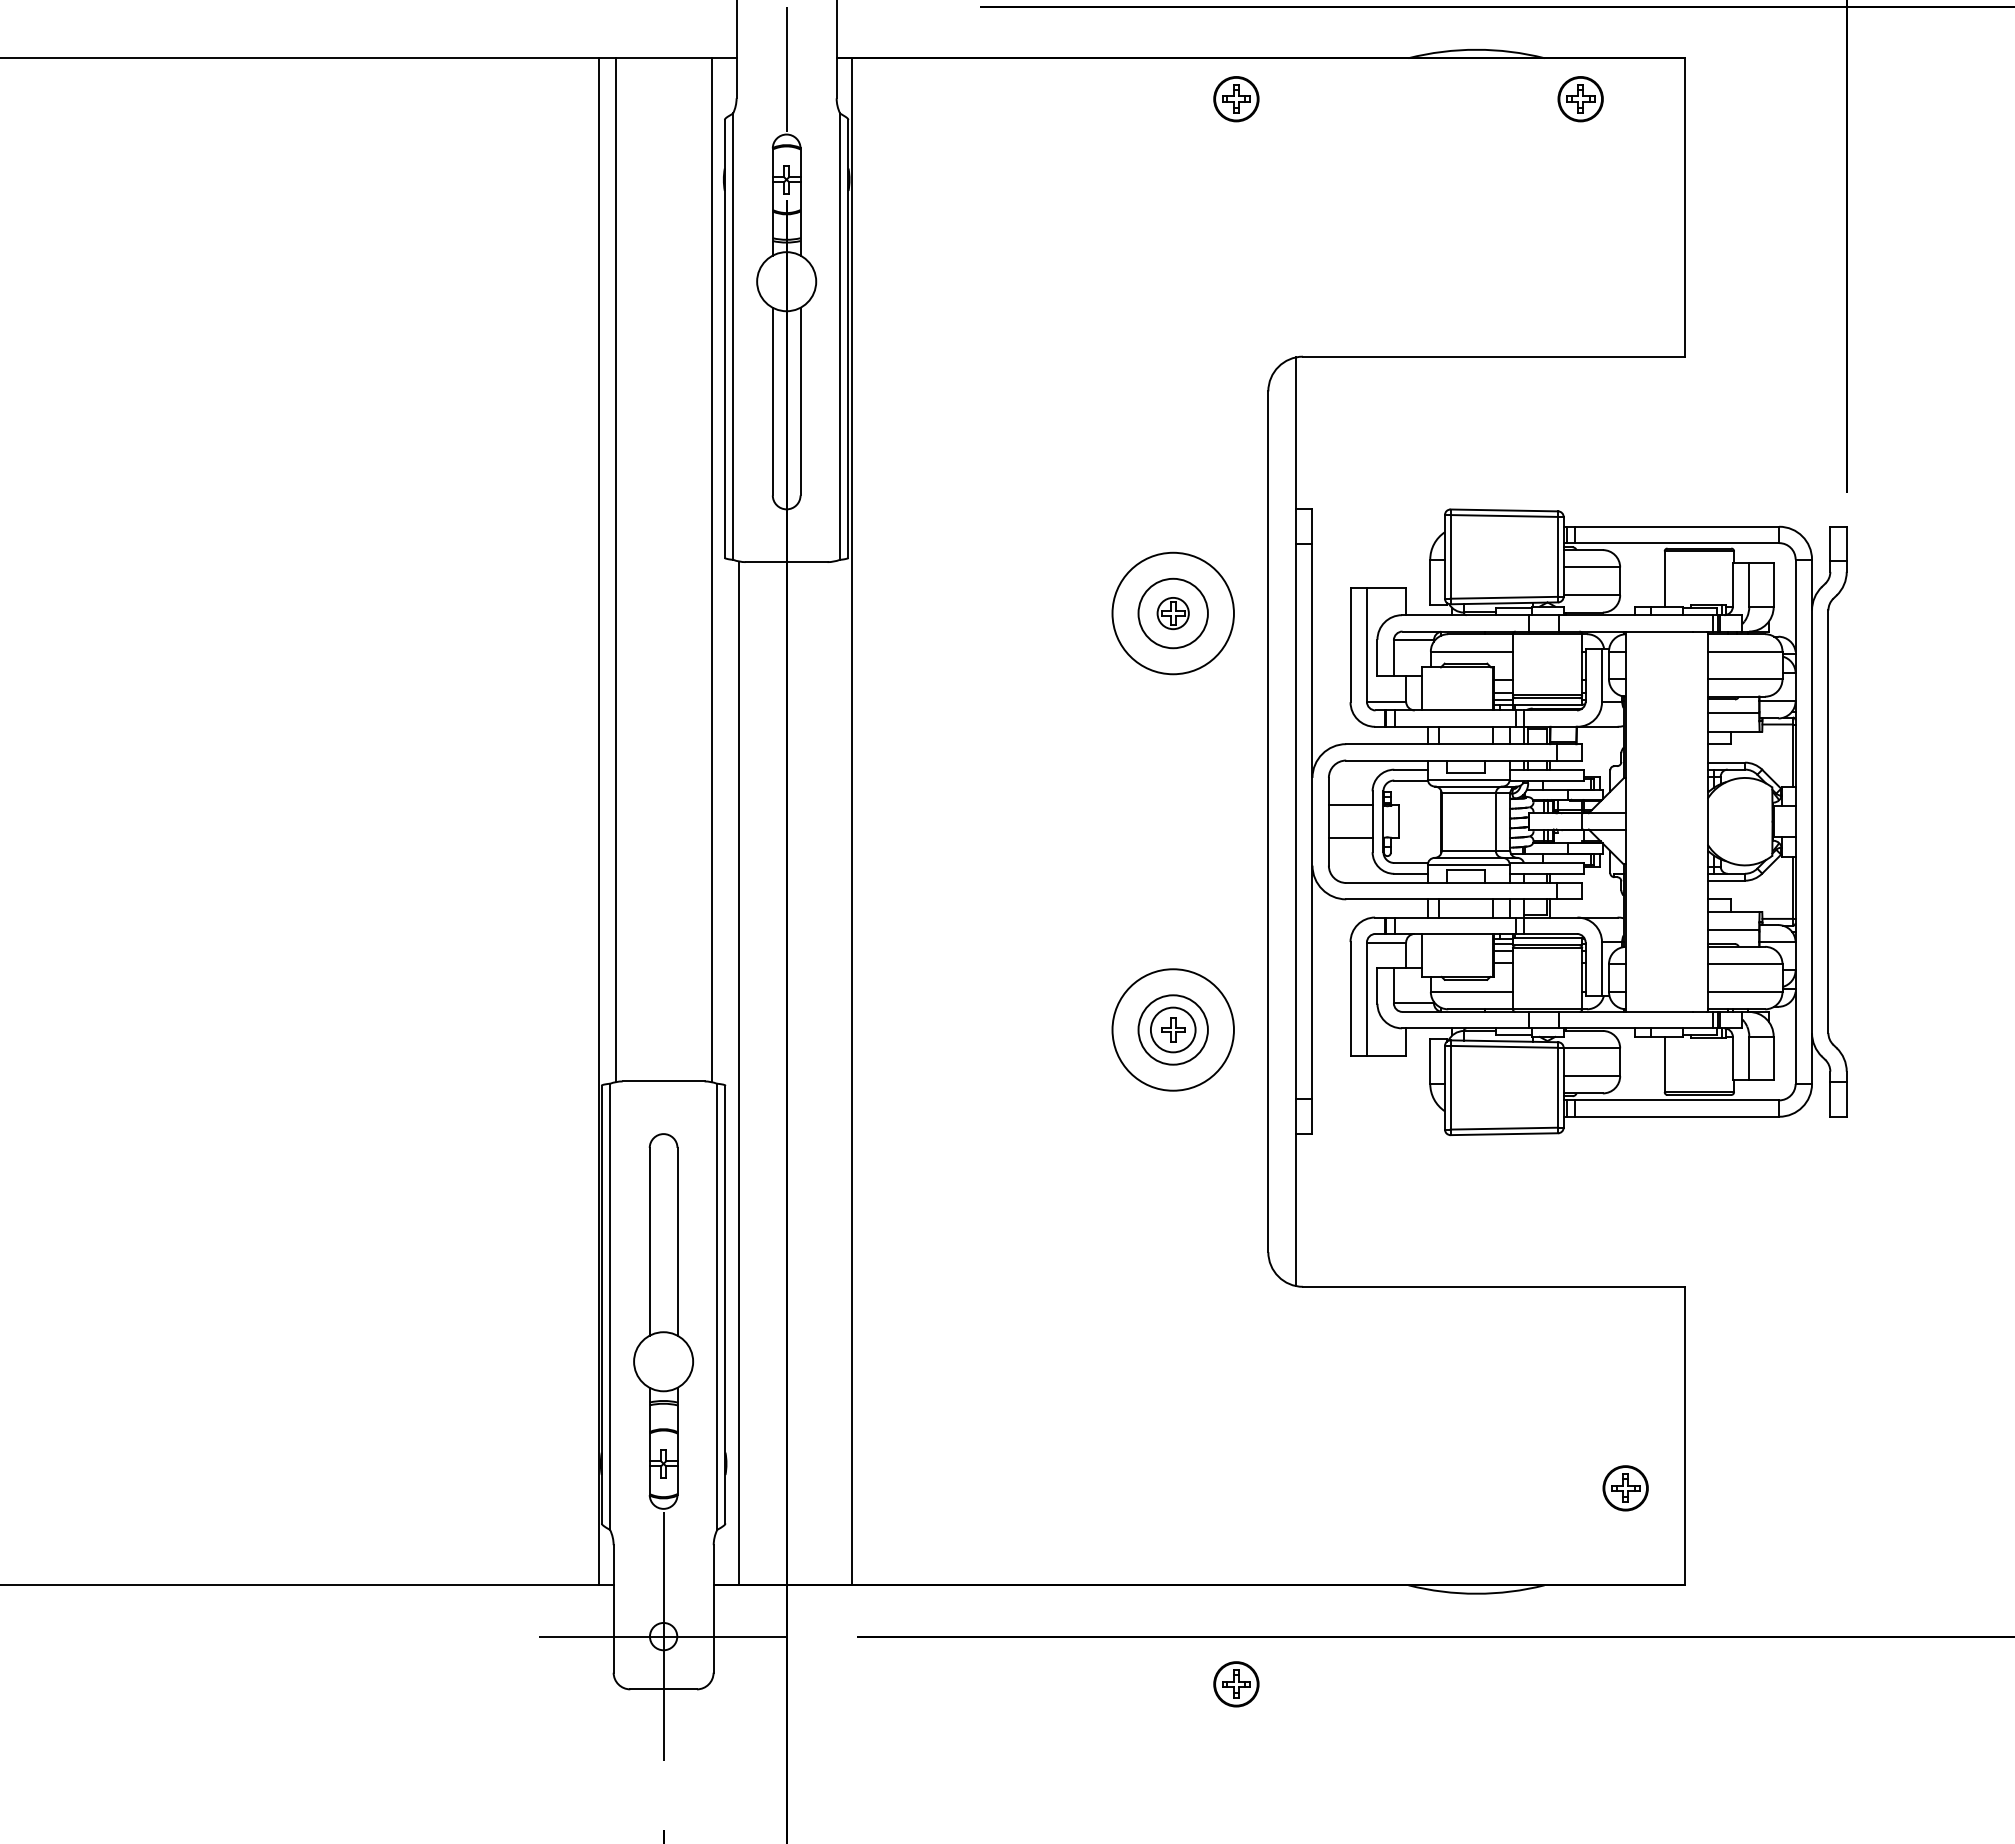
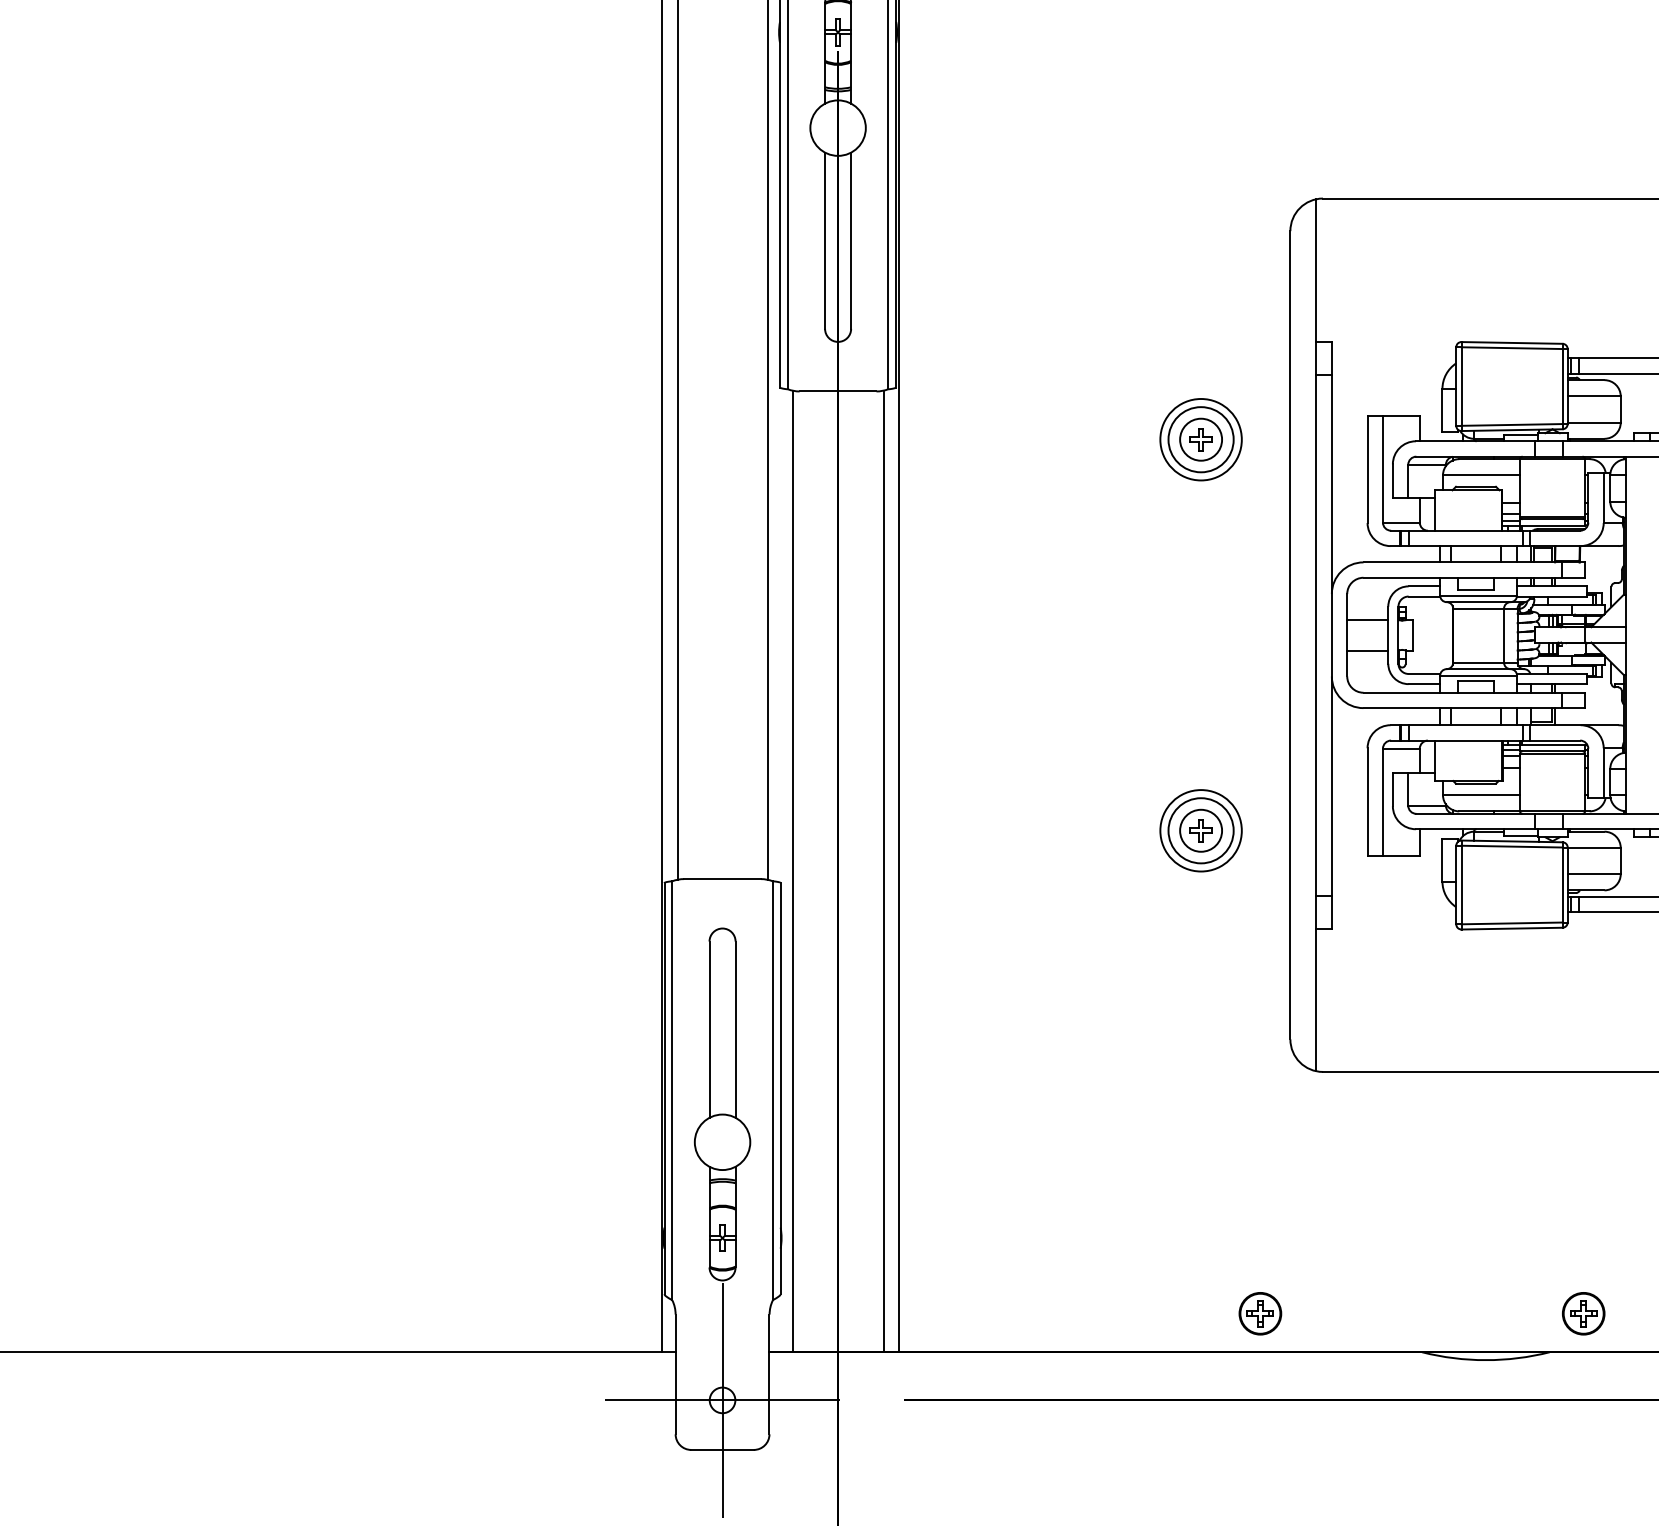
circle: (1172, 613) -> (1200, 439), size x0.71
circle: (1172, 613) -> (1200, 439), size x1.43
circle: (1172, 1029) -> (1200, 830), size x0.71
line: (835, 1073) -> (883, 871), added
part: (1625, 1488) -> (1583, 1313), moved
part: (1236, 1684) -> (1260, 1313), moved

